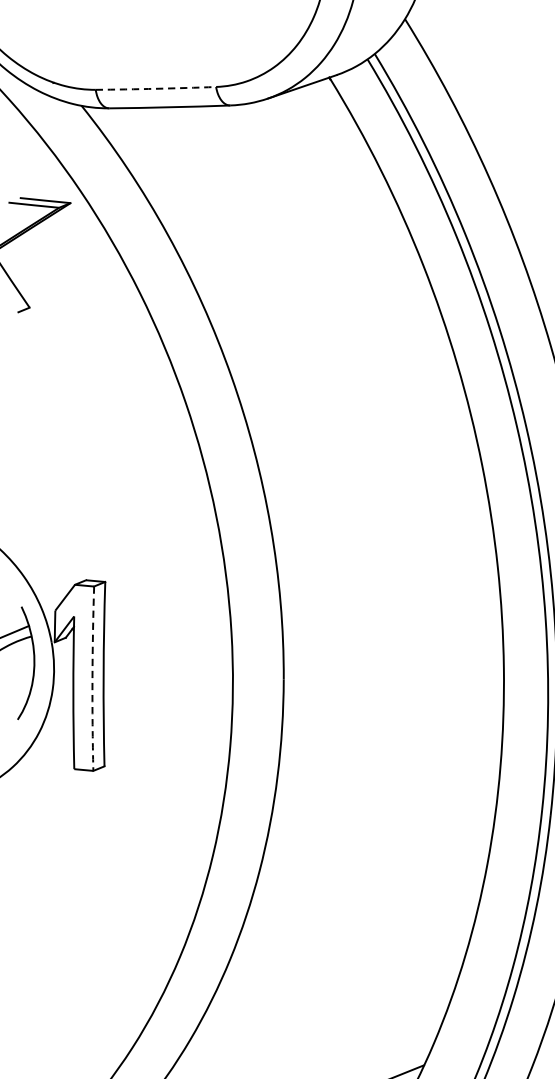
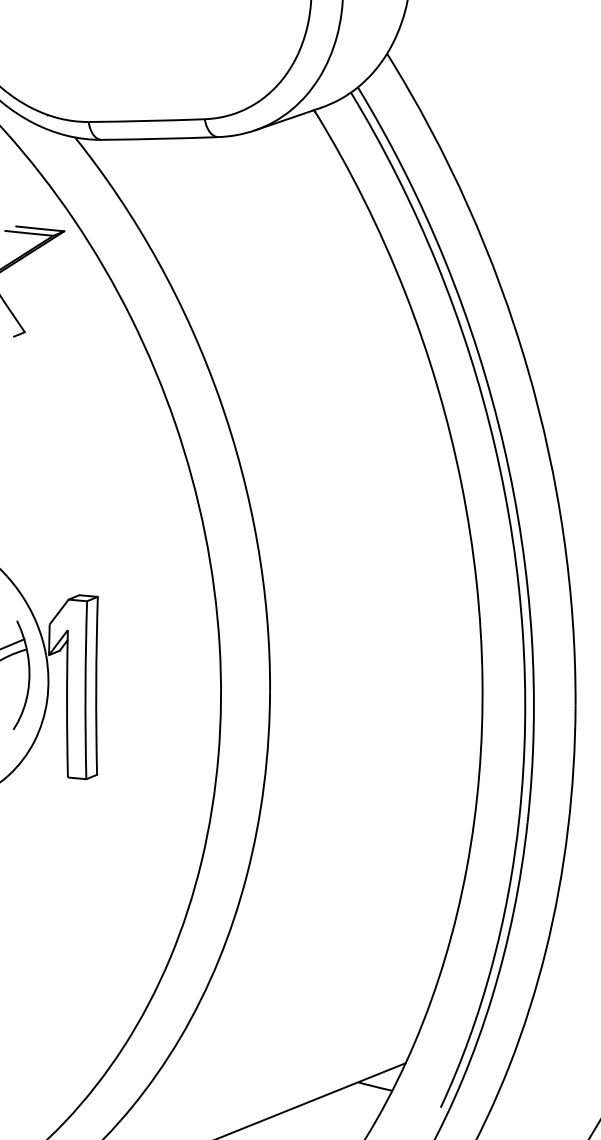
arc: (155, 89) -> (146, 121), dashed -> solid
arc: (92, 678) -> (85, 690), dashed -> solid

